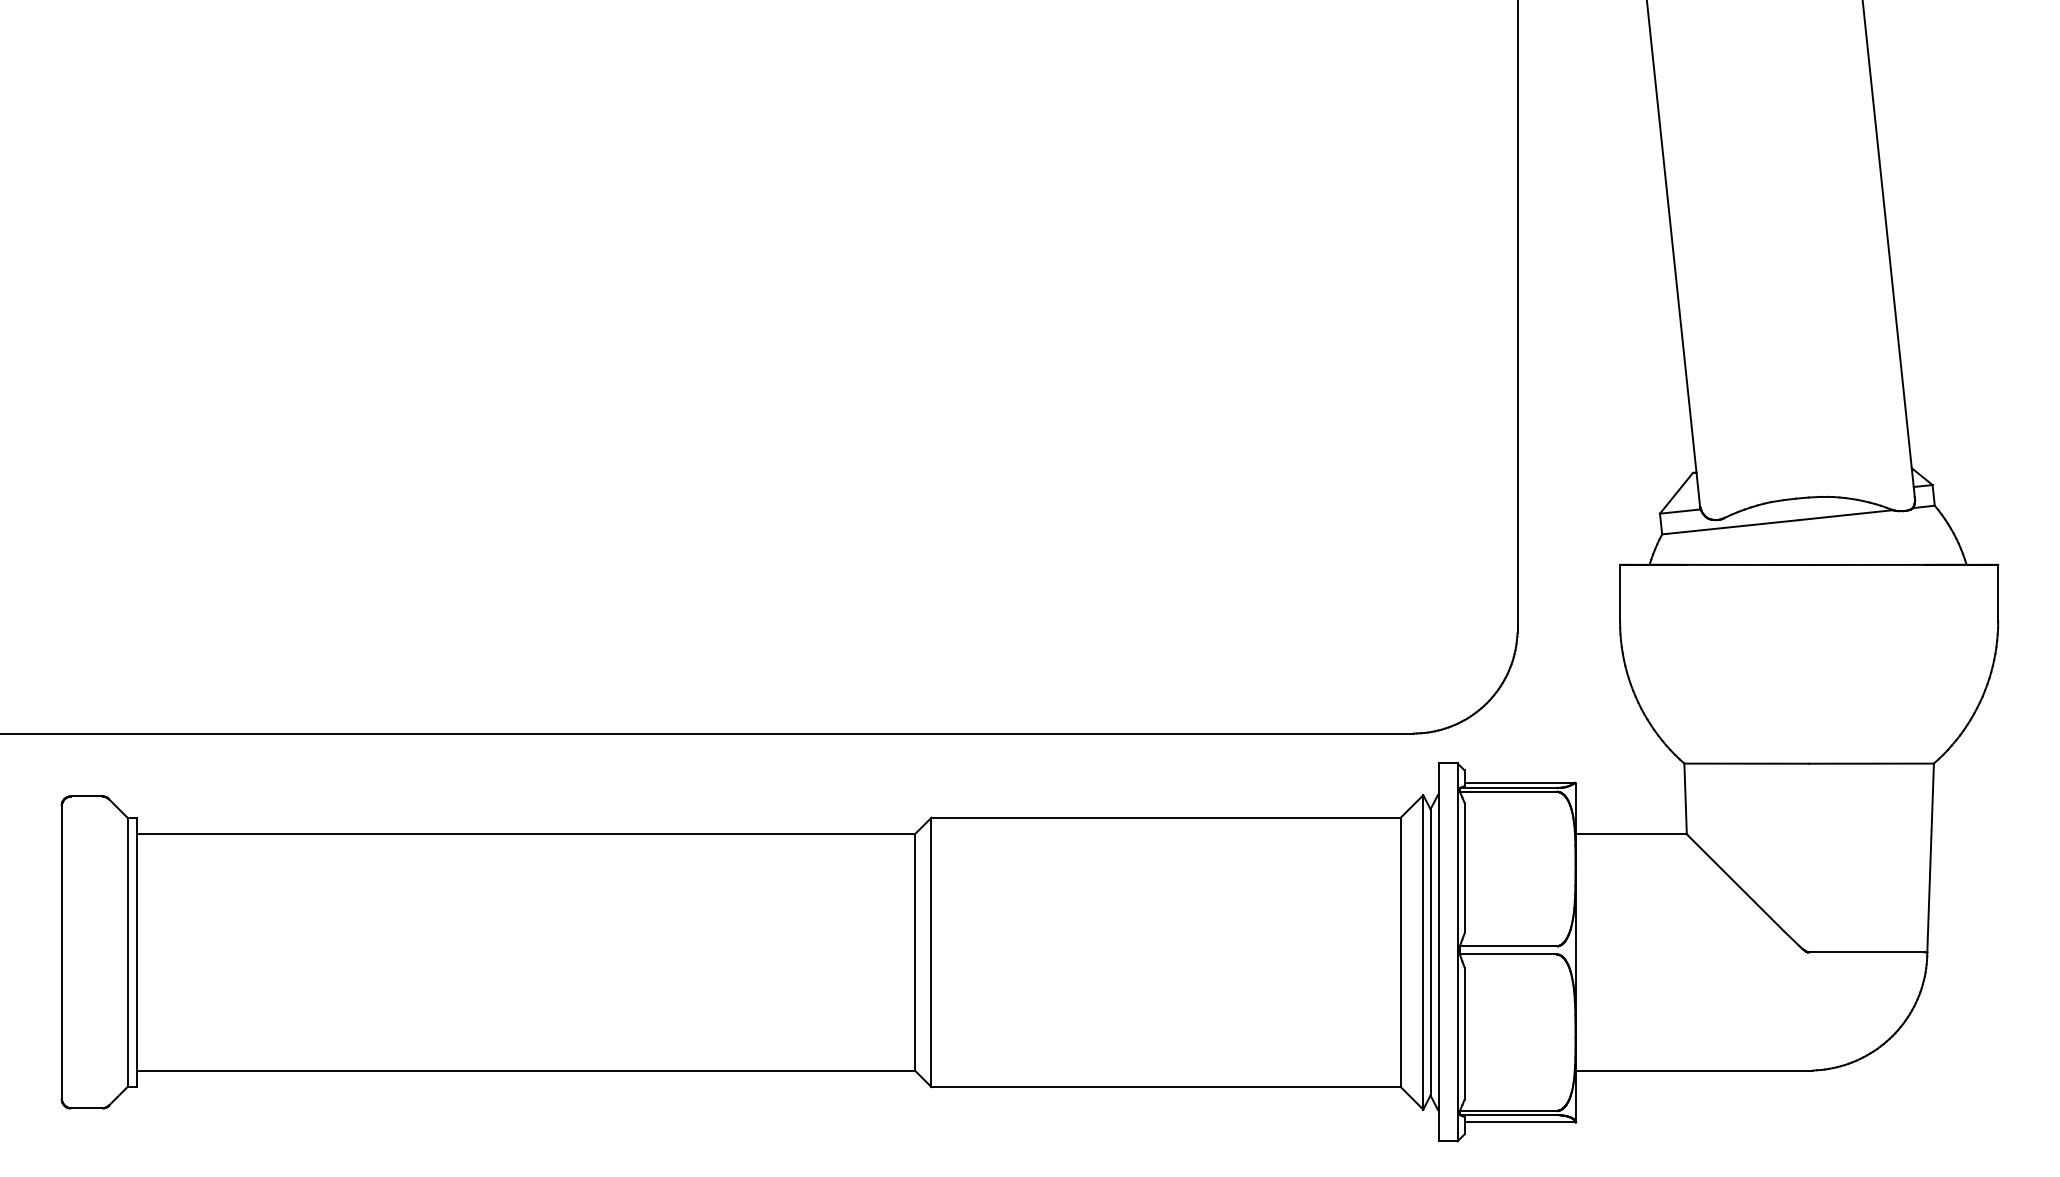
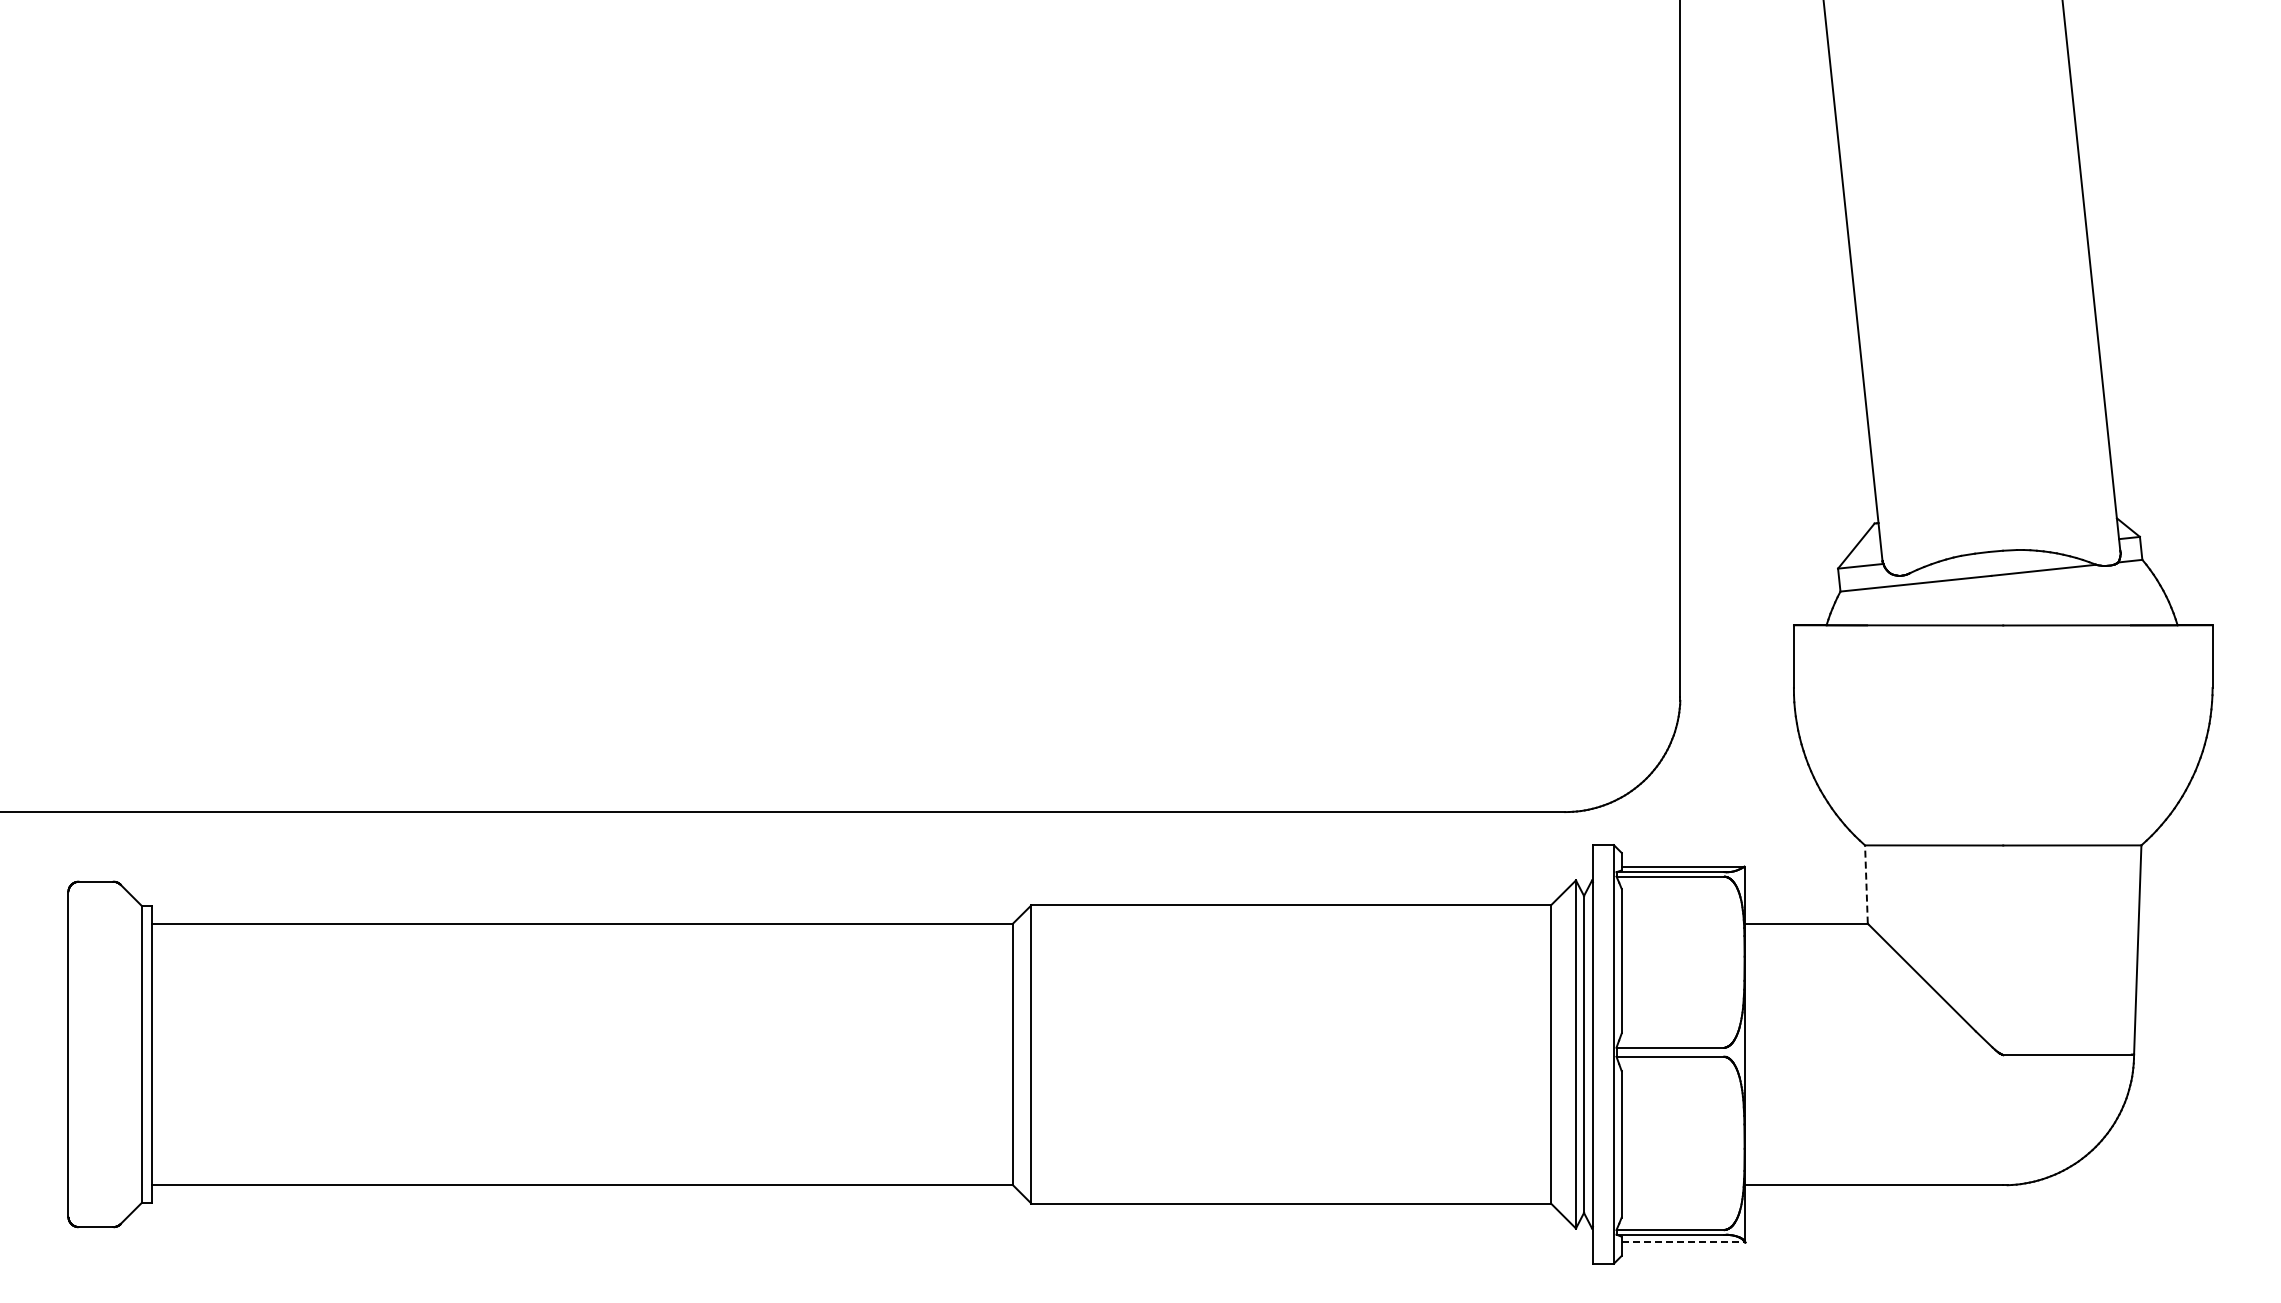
line: (1685, 798) -> (1866, 884), solid -> dashed
line: (1520, 1122) -> (1683, 1242), solid -> dashed

